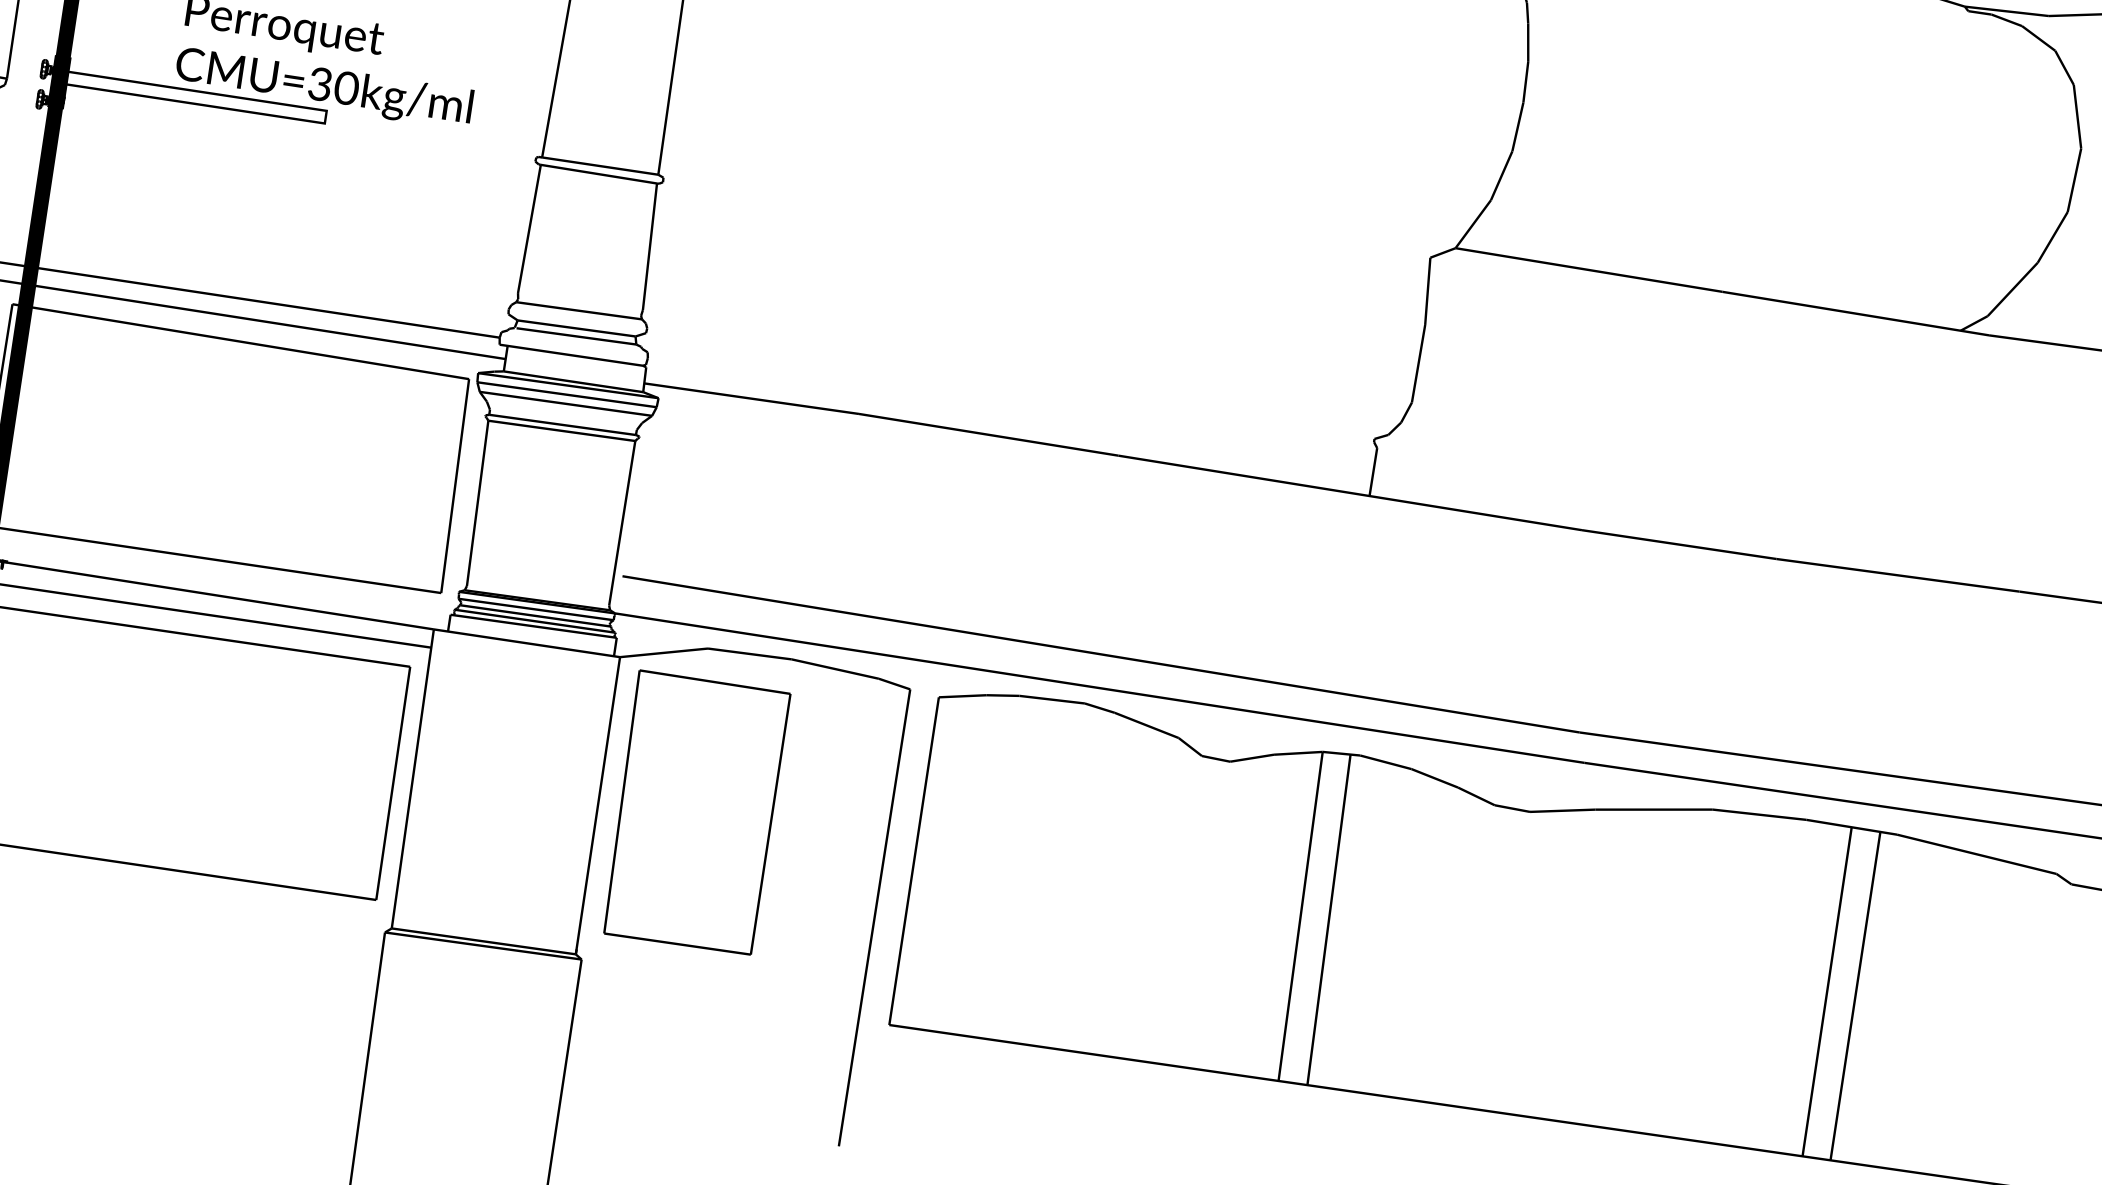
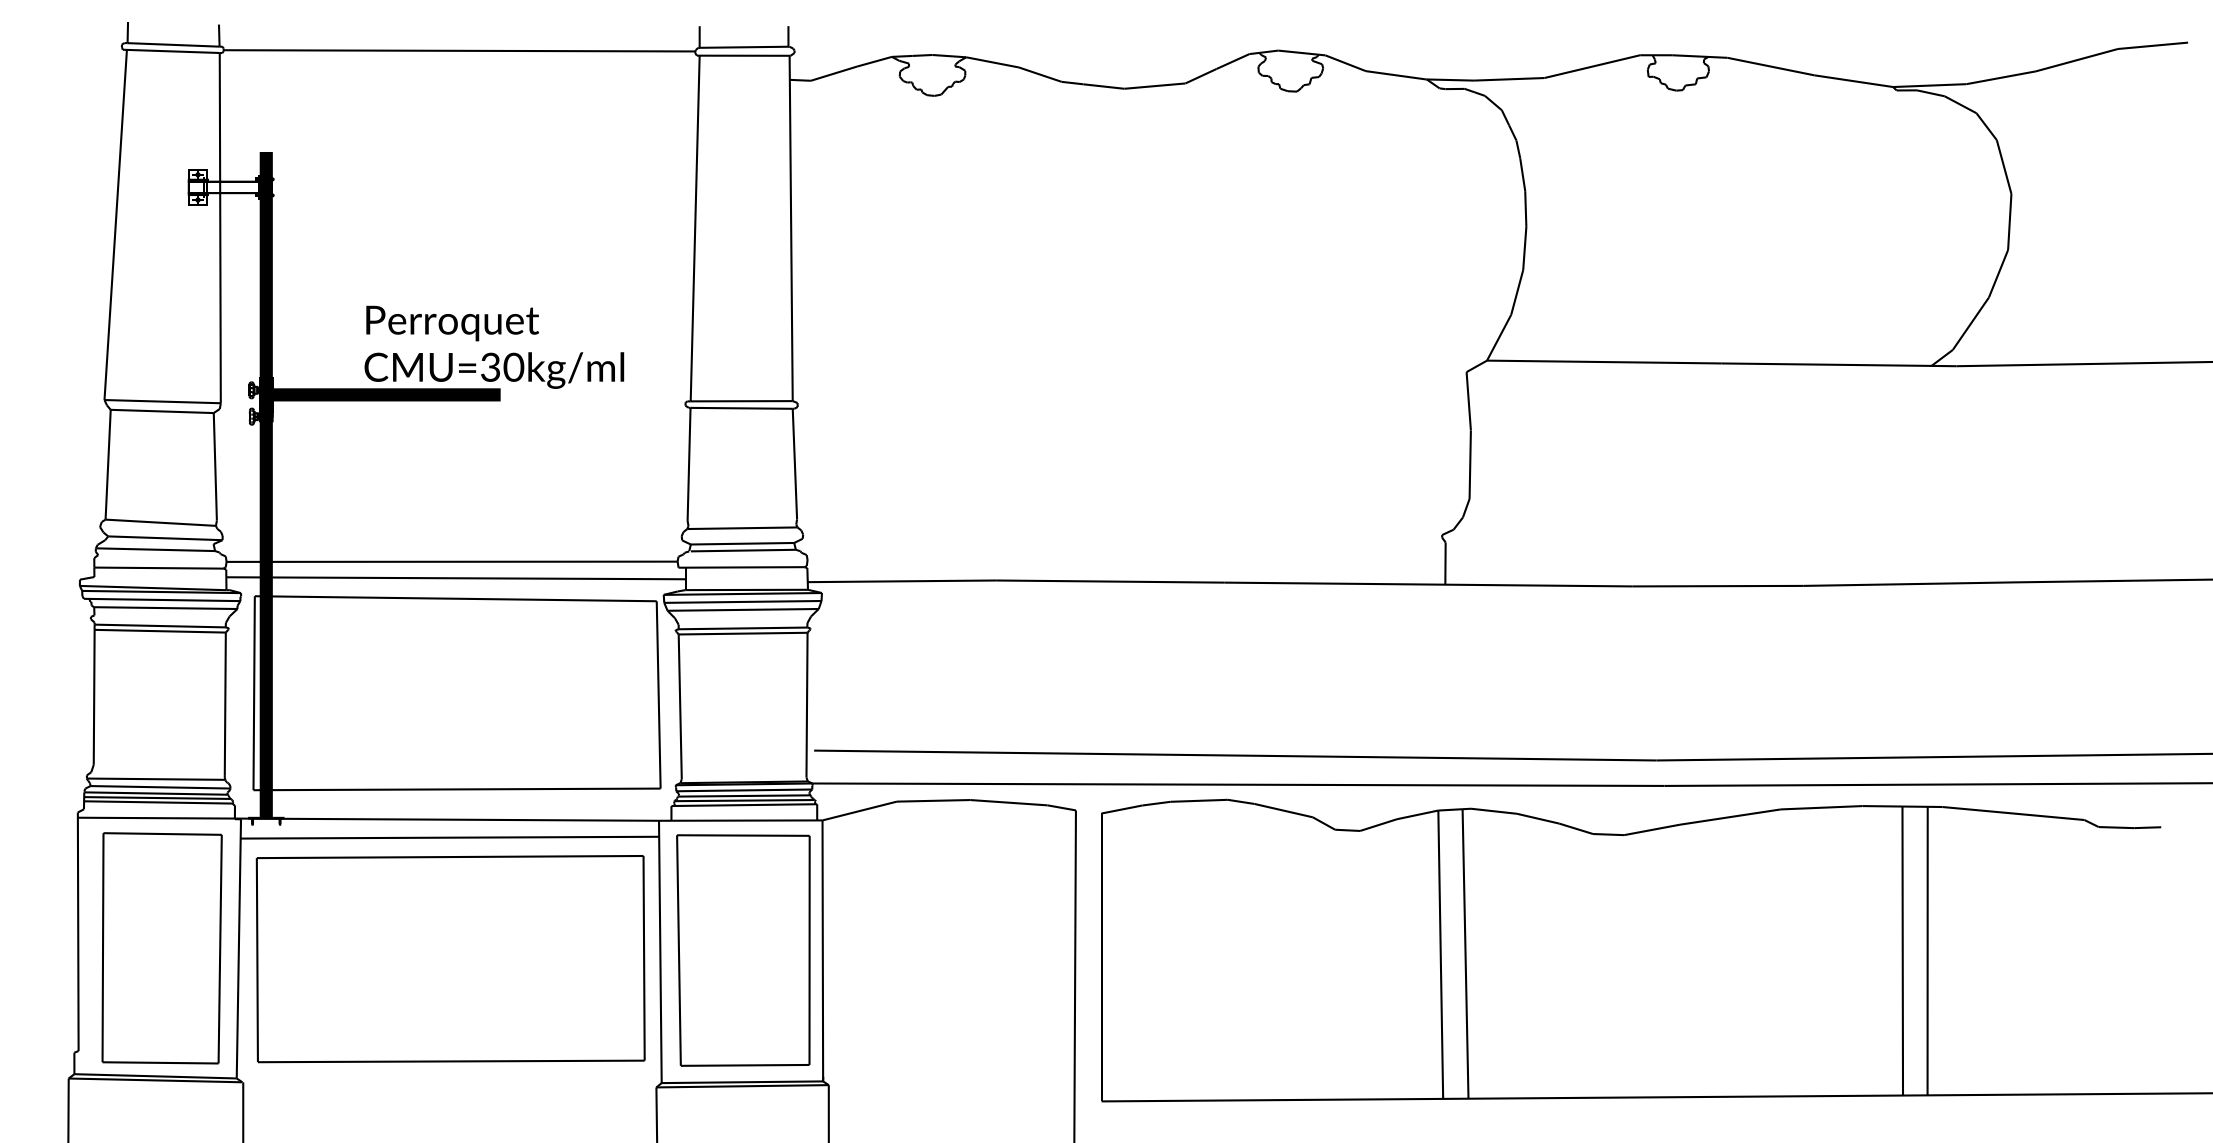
fill: (194, 96) -> (384, 394), added
part: (695, 813) -> (743, 950), moved

